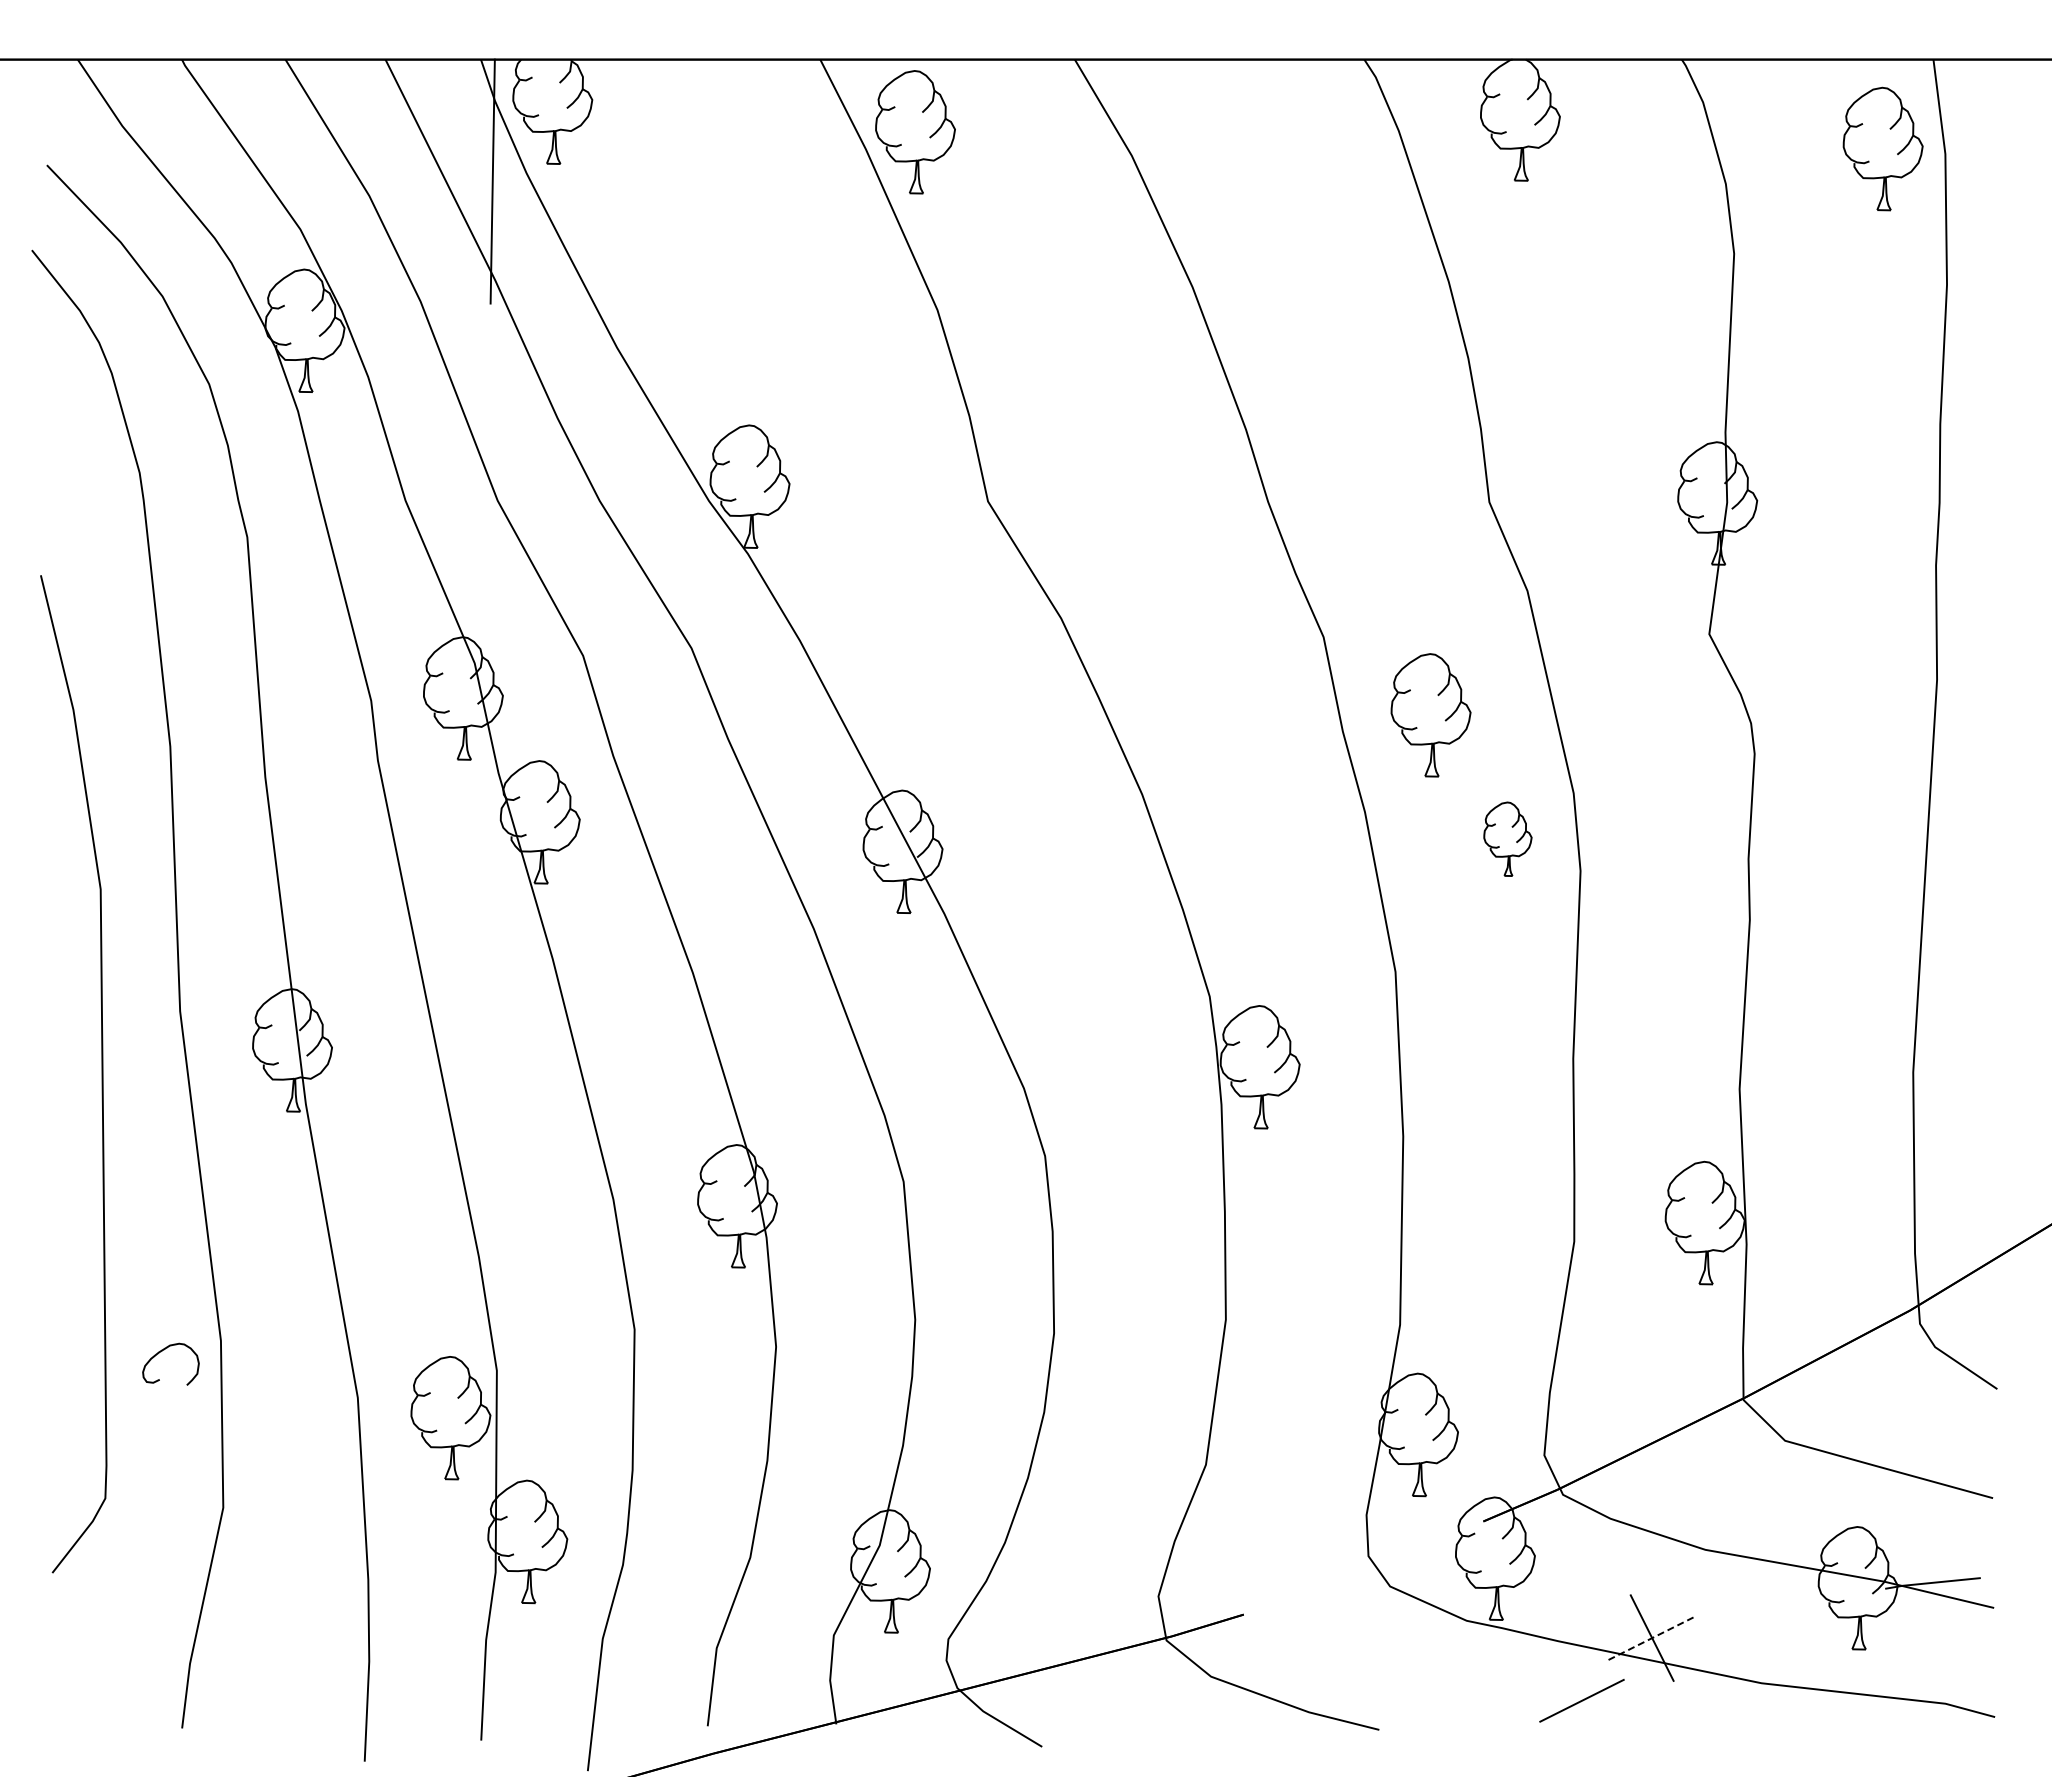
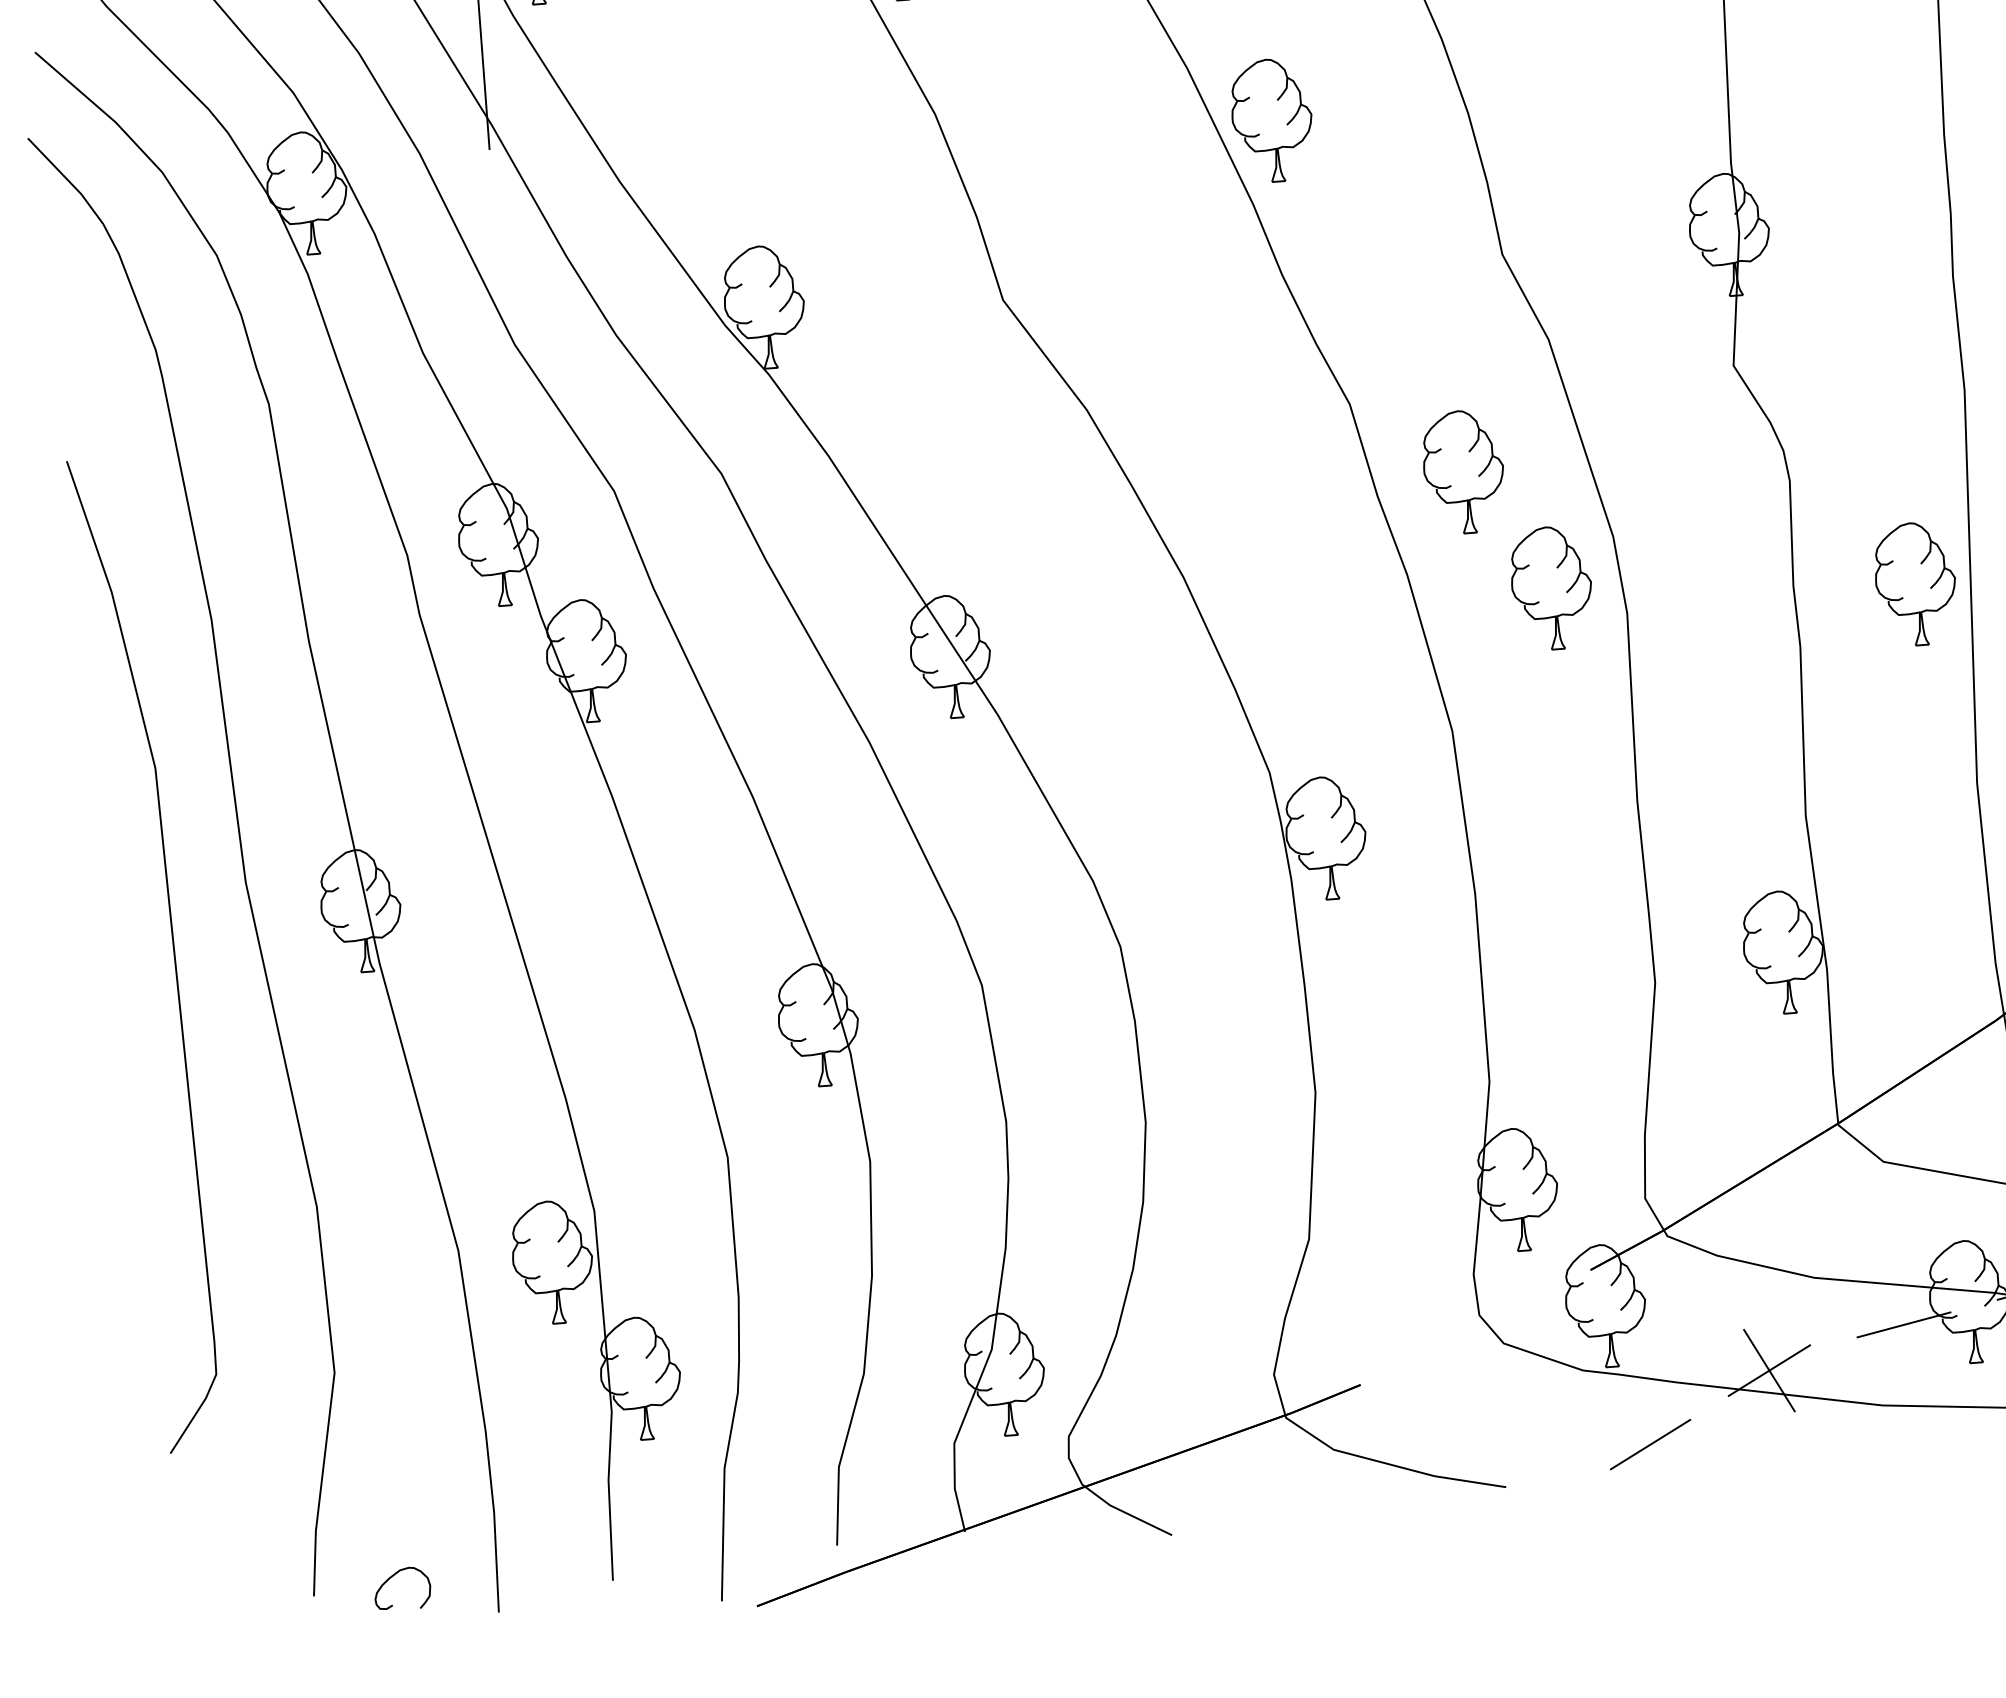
part: (1272, 347) -> (1272, 120), added
part: (1507, 839) -> (1551, 588), size x1.67
part: (1870, 868) -> (1915, 584), added
curve: (164, 1350) -> (394, 1575), moved
line: (1790, 1604) -> (1904, 1324), added
line: (1652, 1638) -> (1769, 1370), dashed -> solid
line: (1581, 1700) -> (1650, 1444), moved

